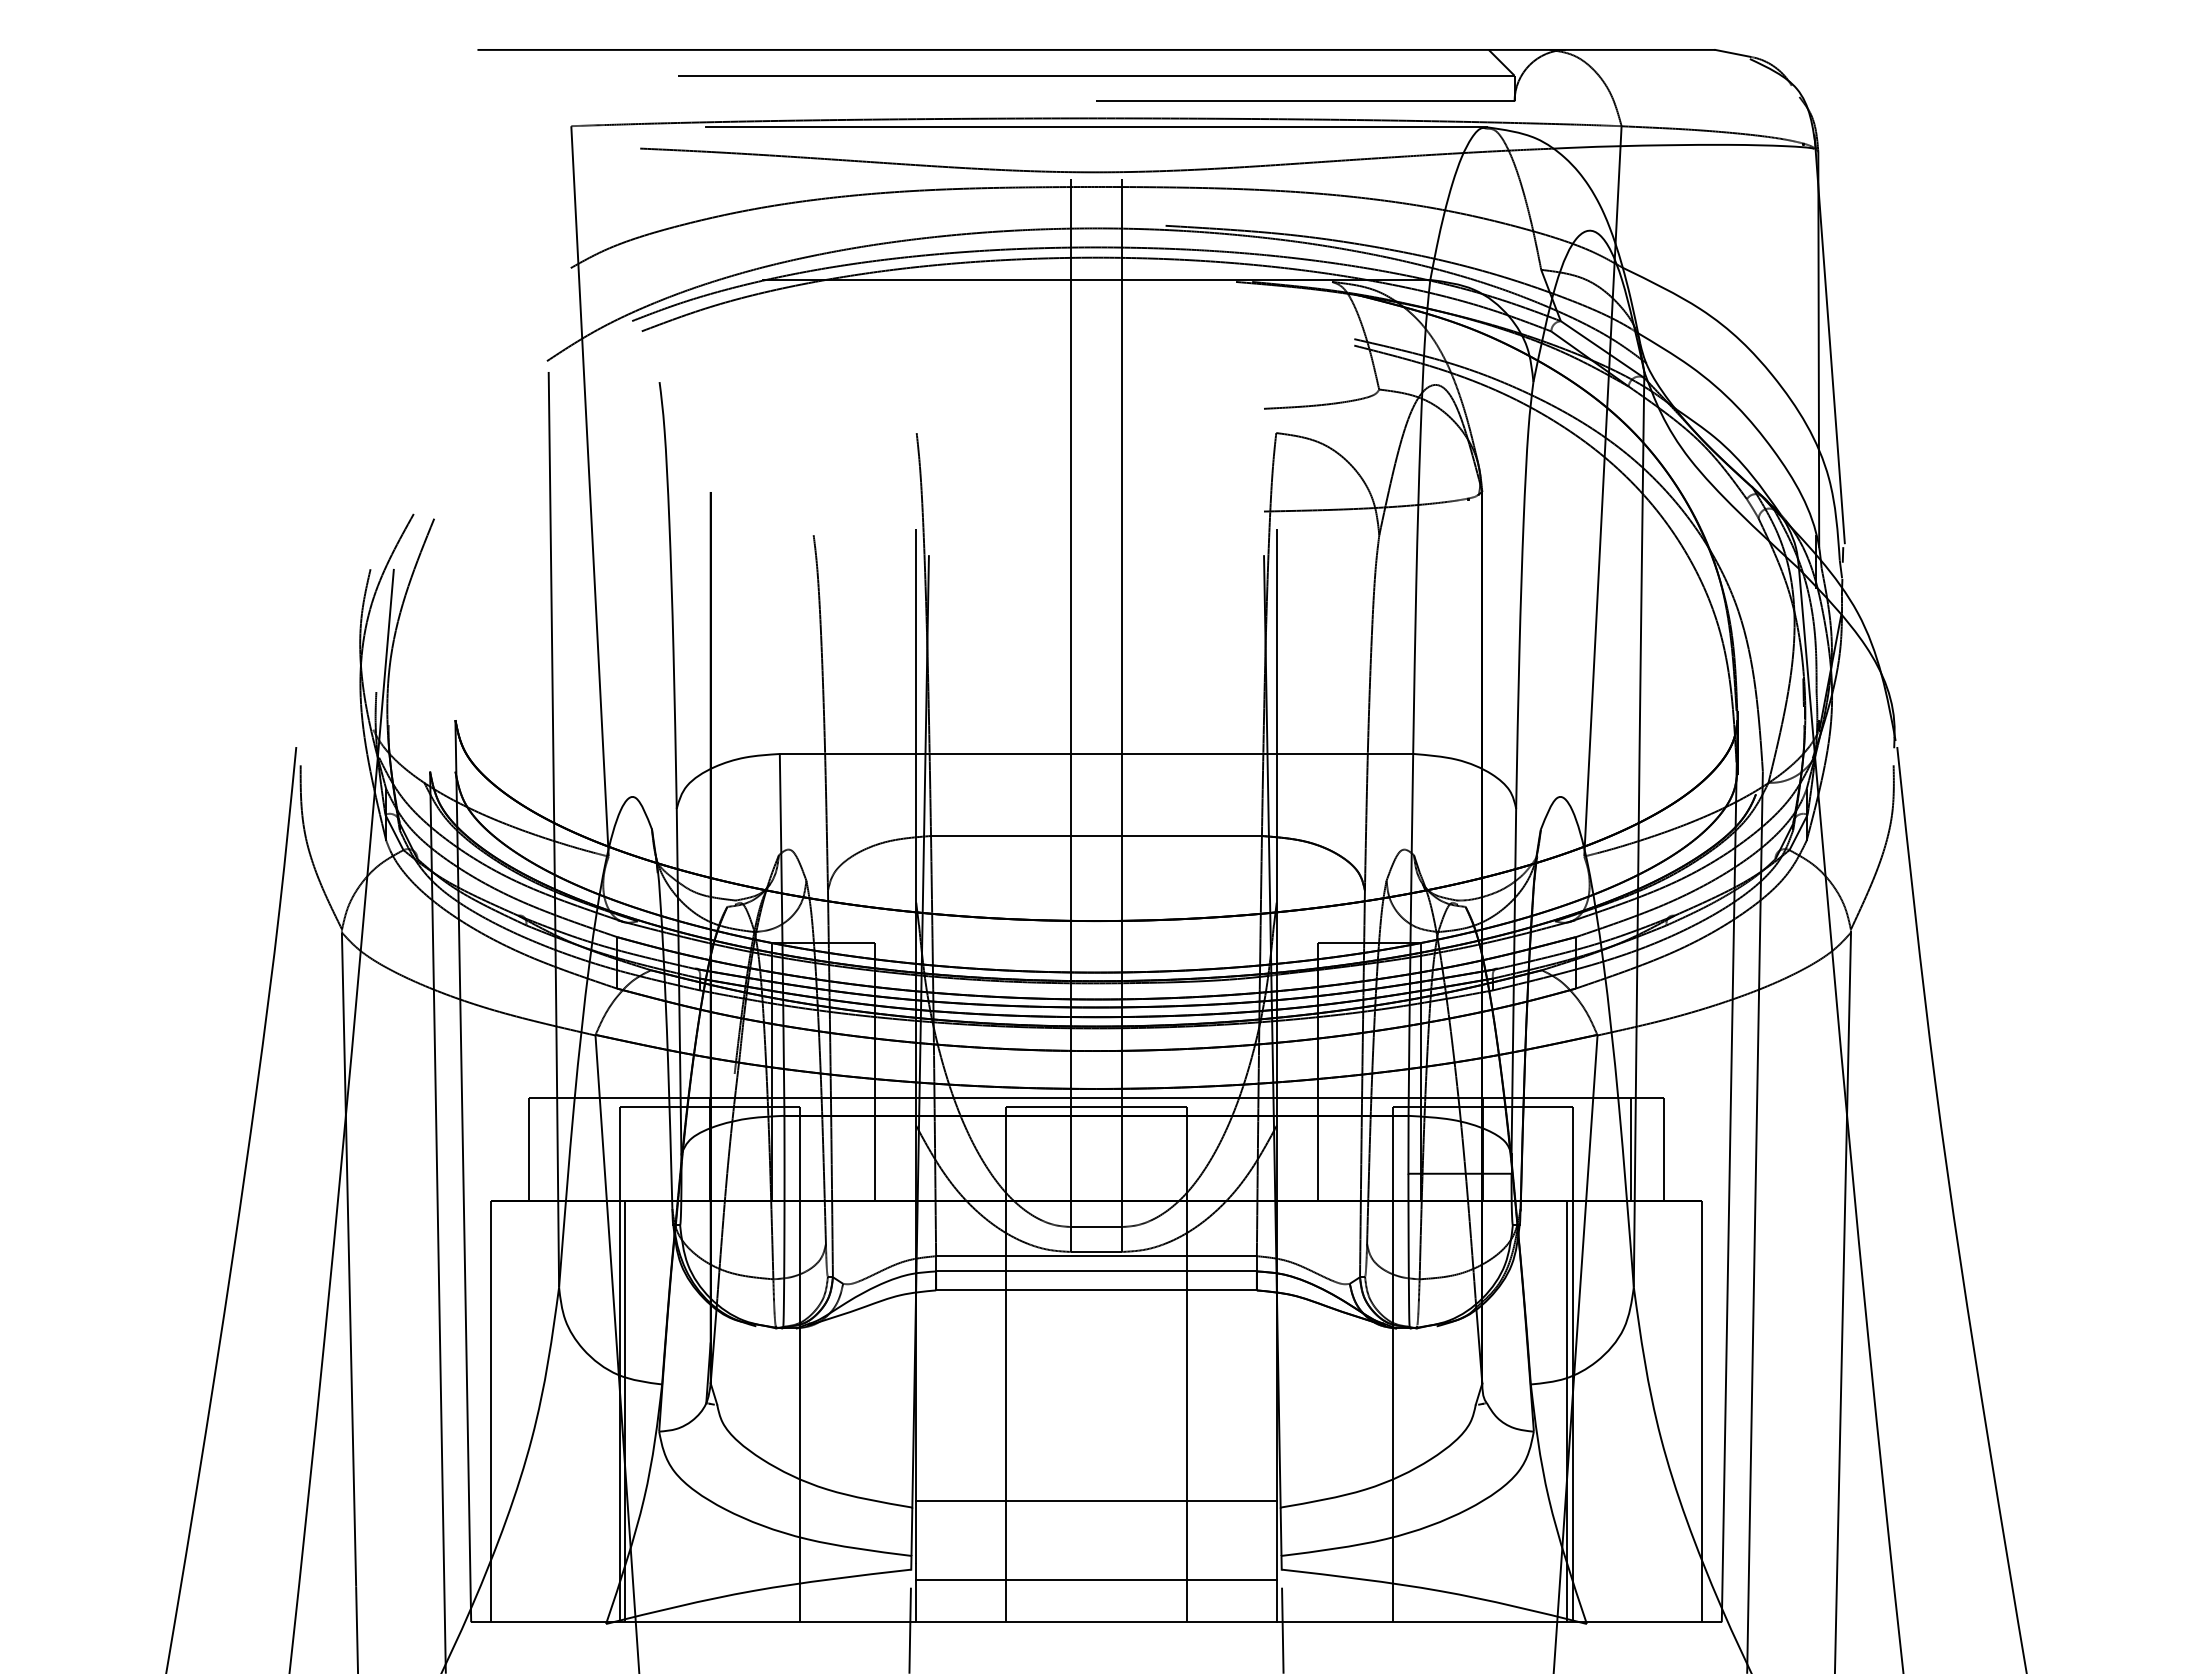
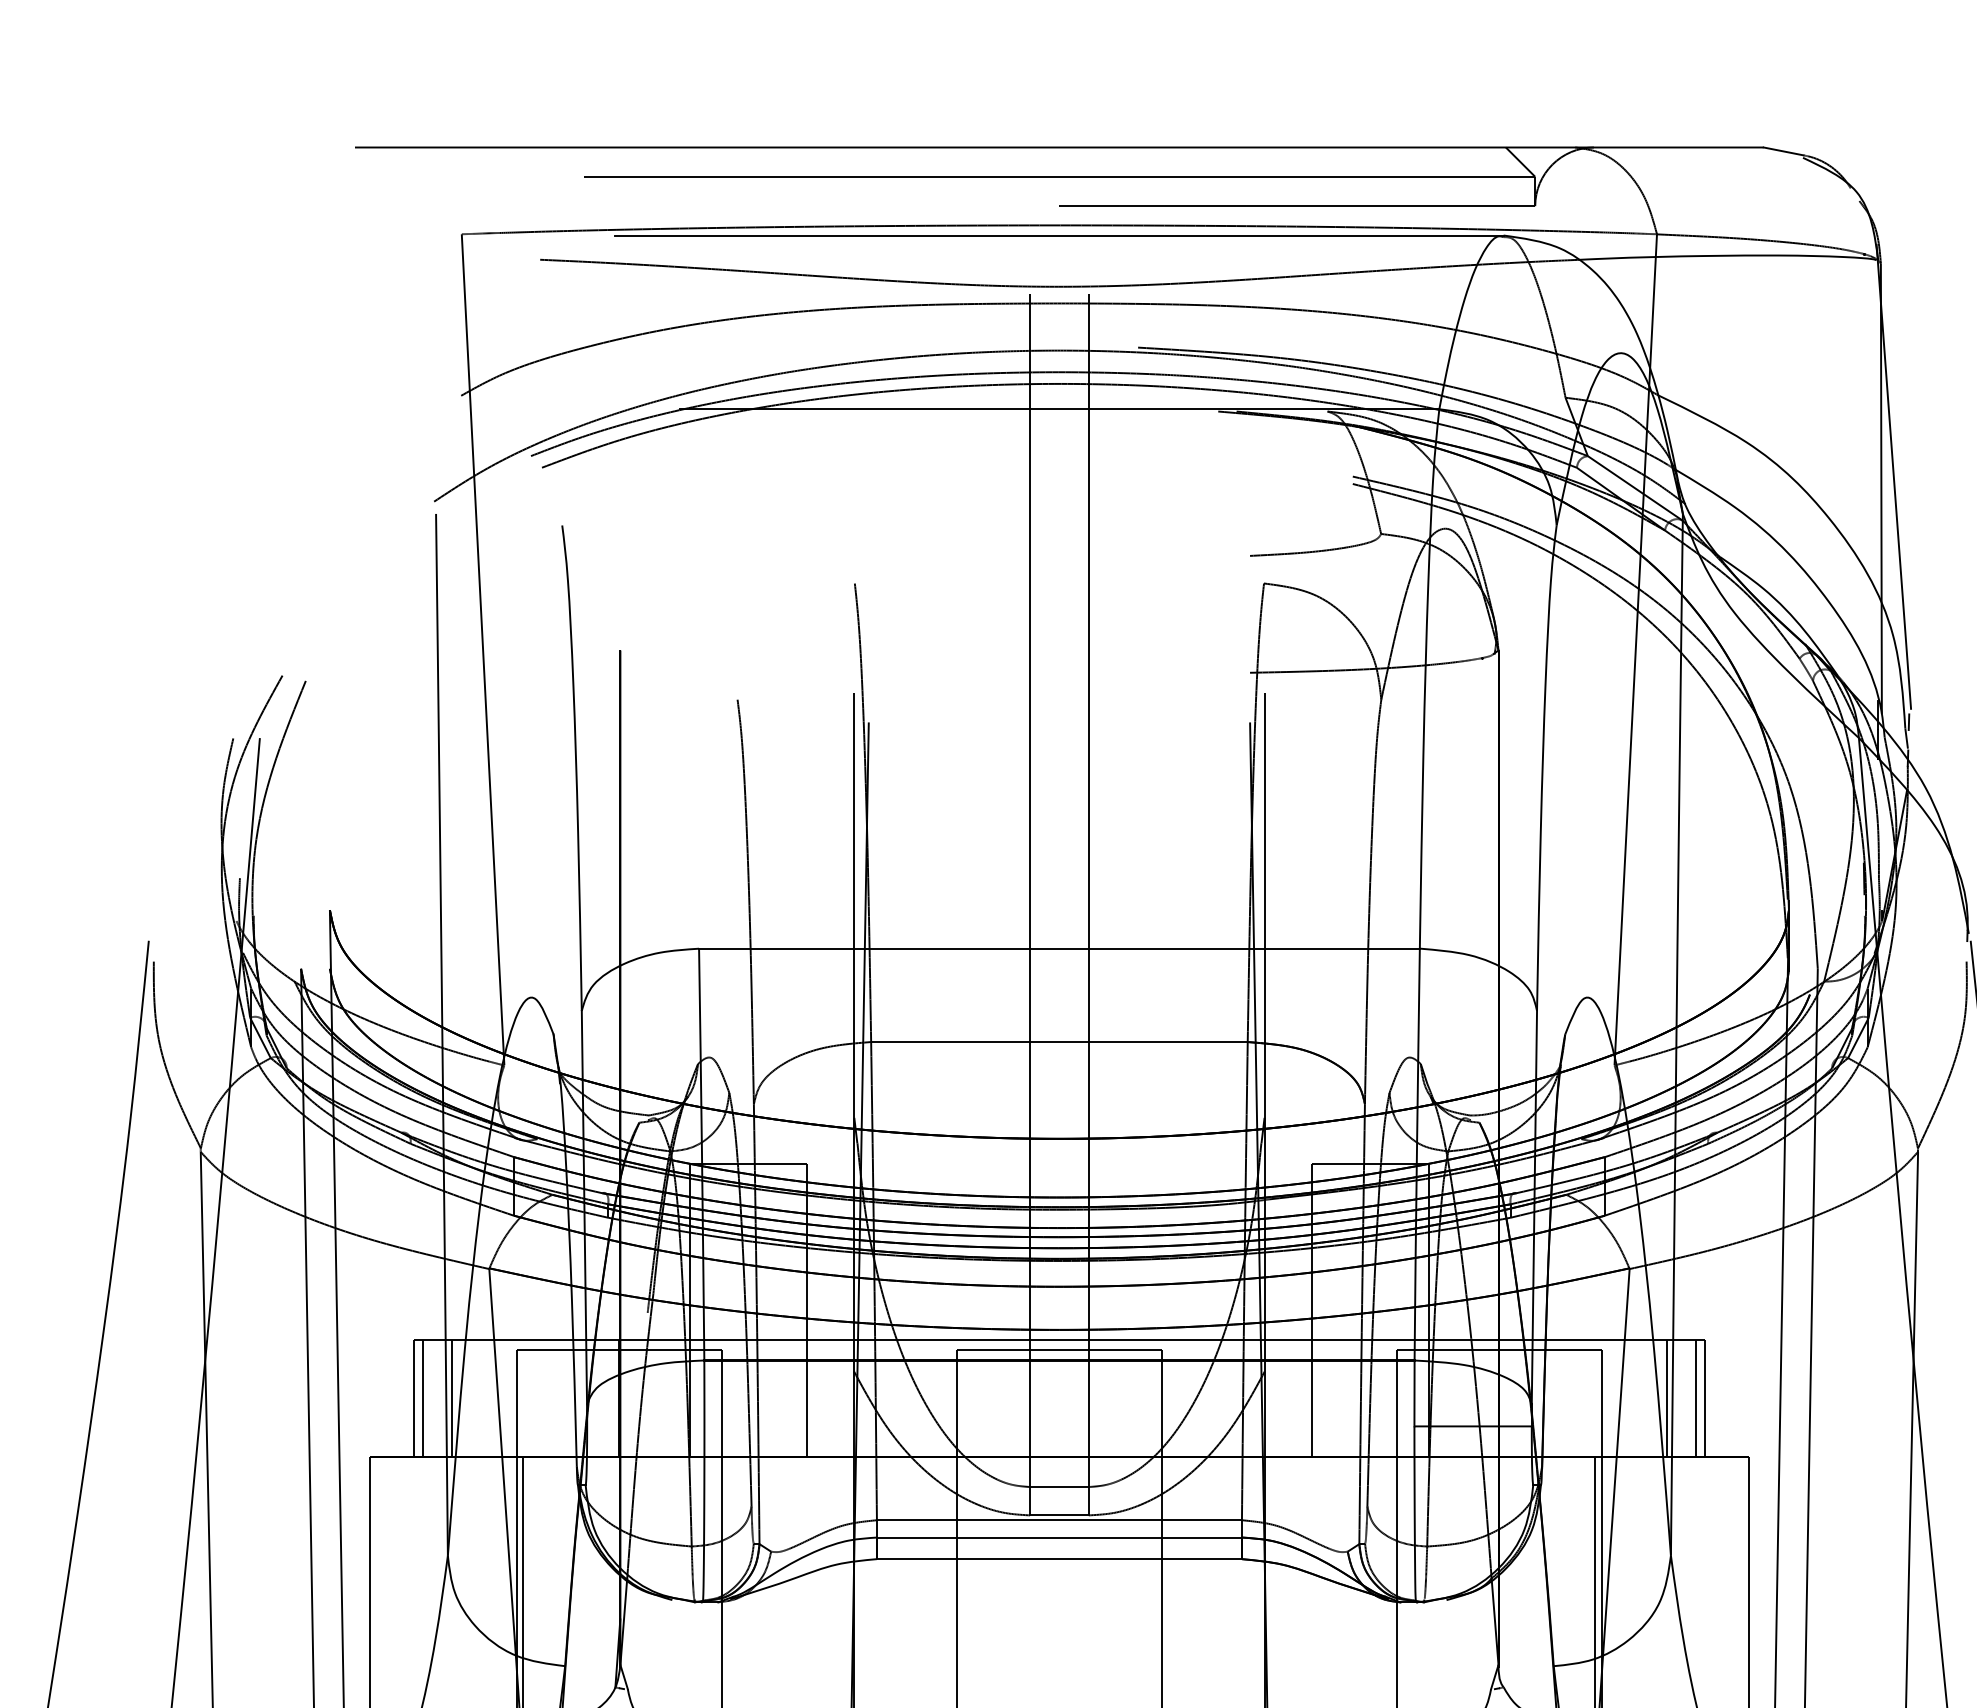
line: (536, 1149) -> (422, 1398), added
line: (562, 1149) -> (451, 1398), added
line: (1656, 1149) -> (1696, 1398), added

